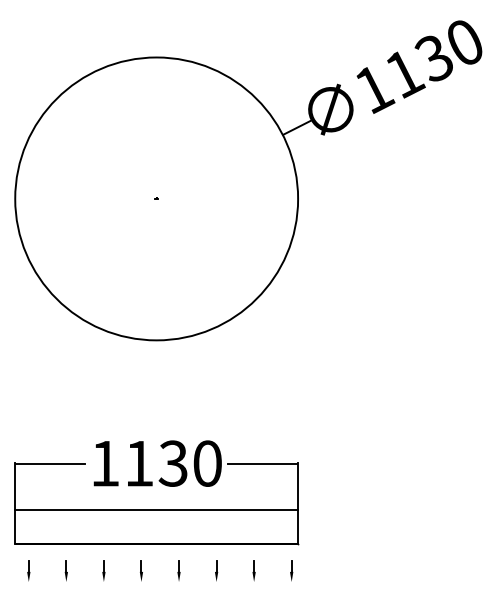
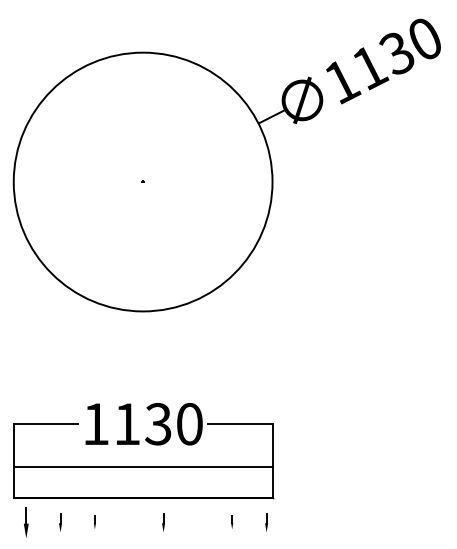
part: (28, 571) -> (25, 522), size x1.6
part: (103, 571) -> (94, 522), size x0.7
part: (140, 571) -> (128, 522), removed
part: (216, 571) -> (197, 522), removed
part: (253, 571) -> (231, 522), size x0.7

